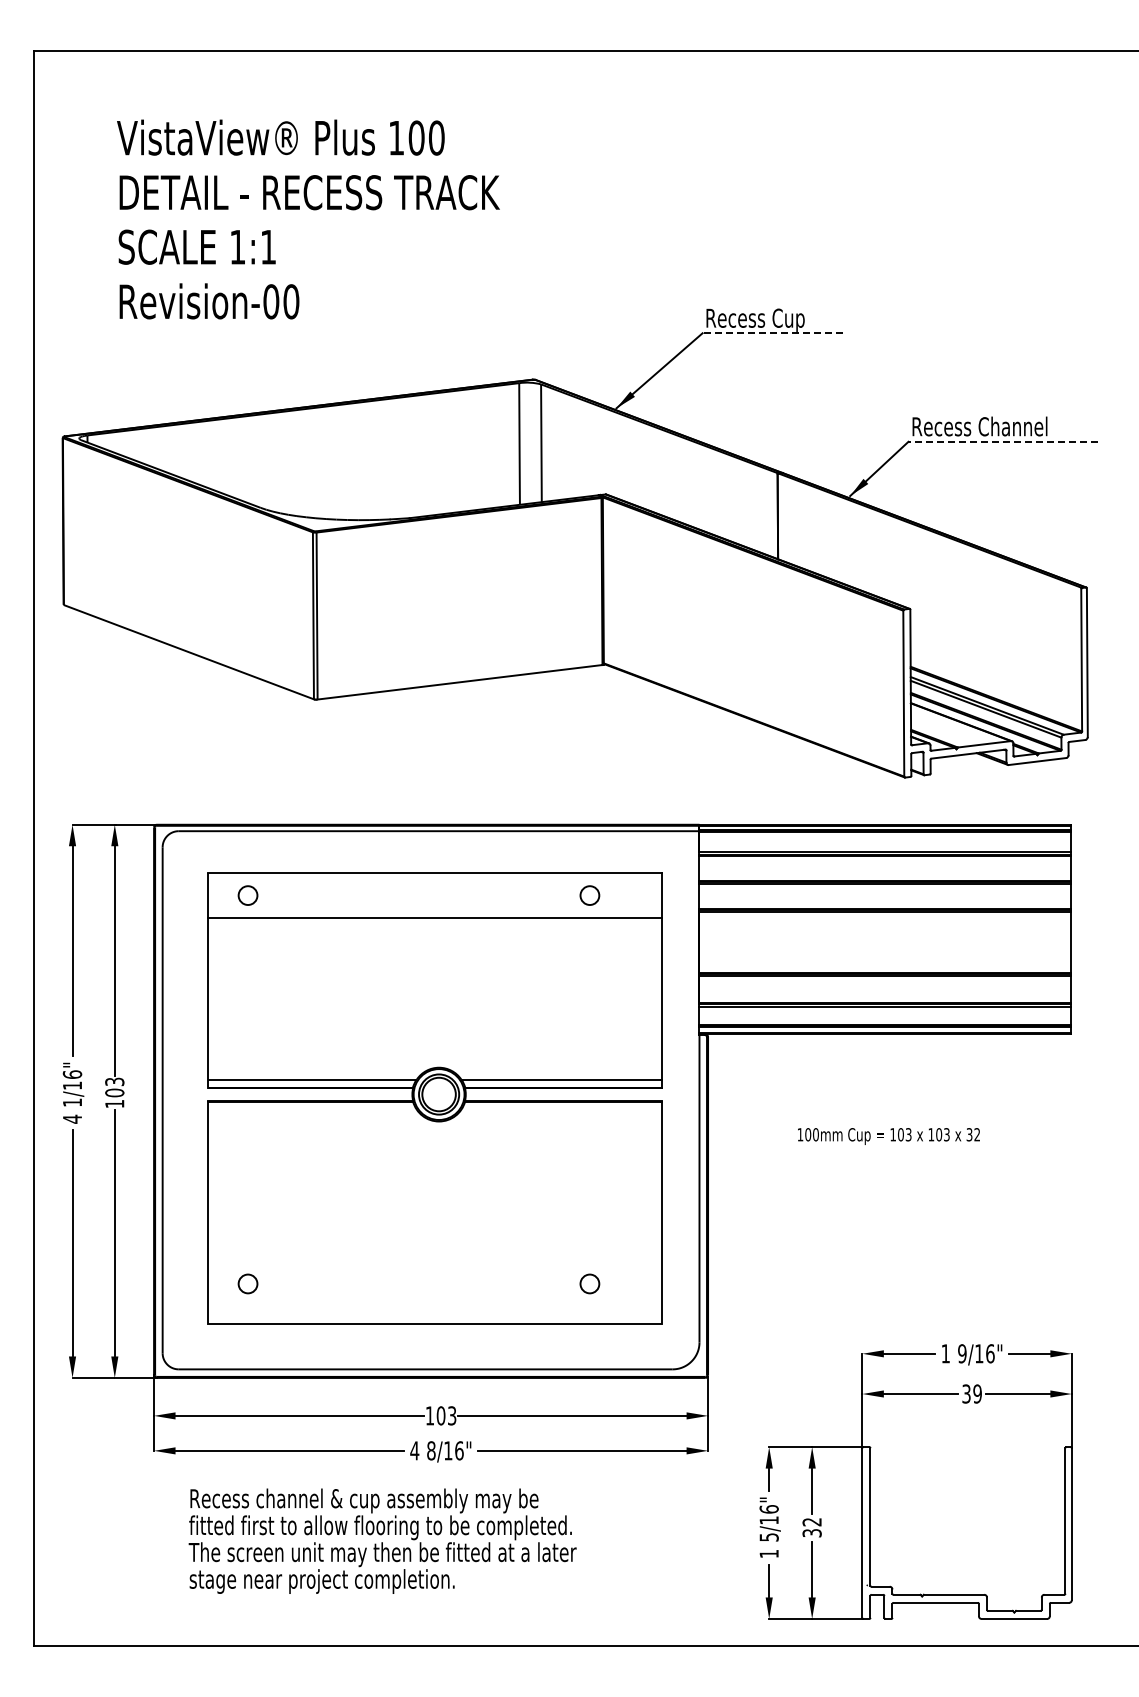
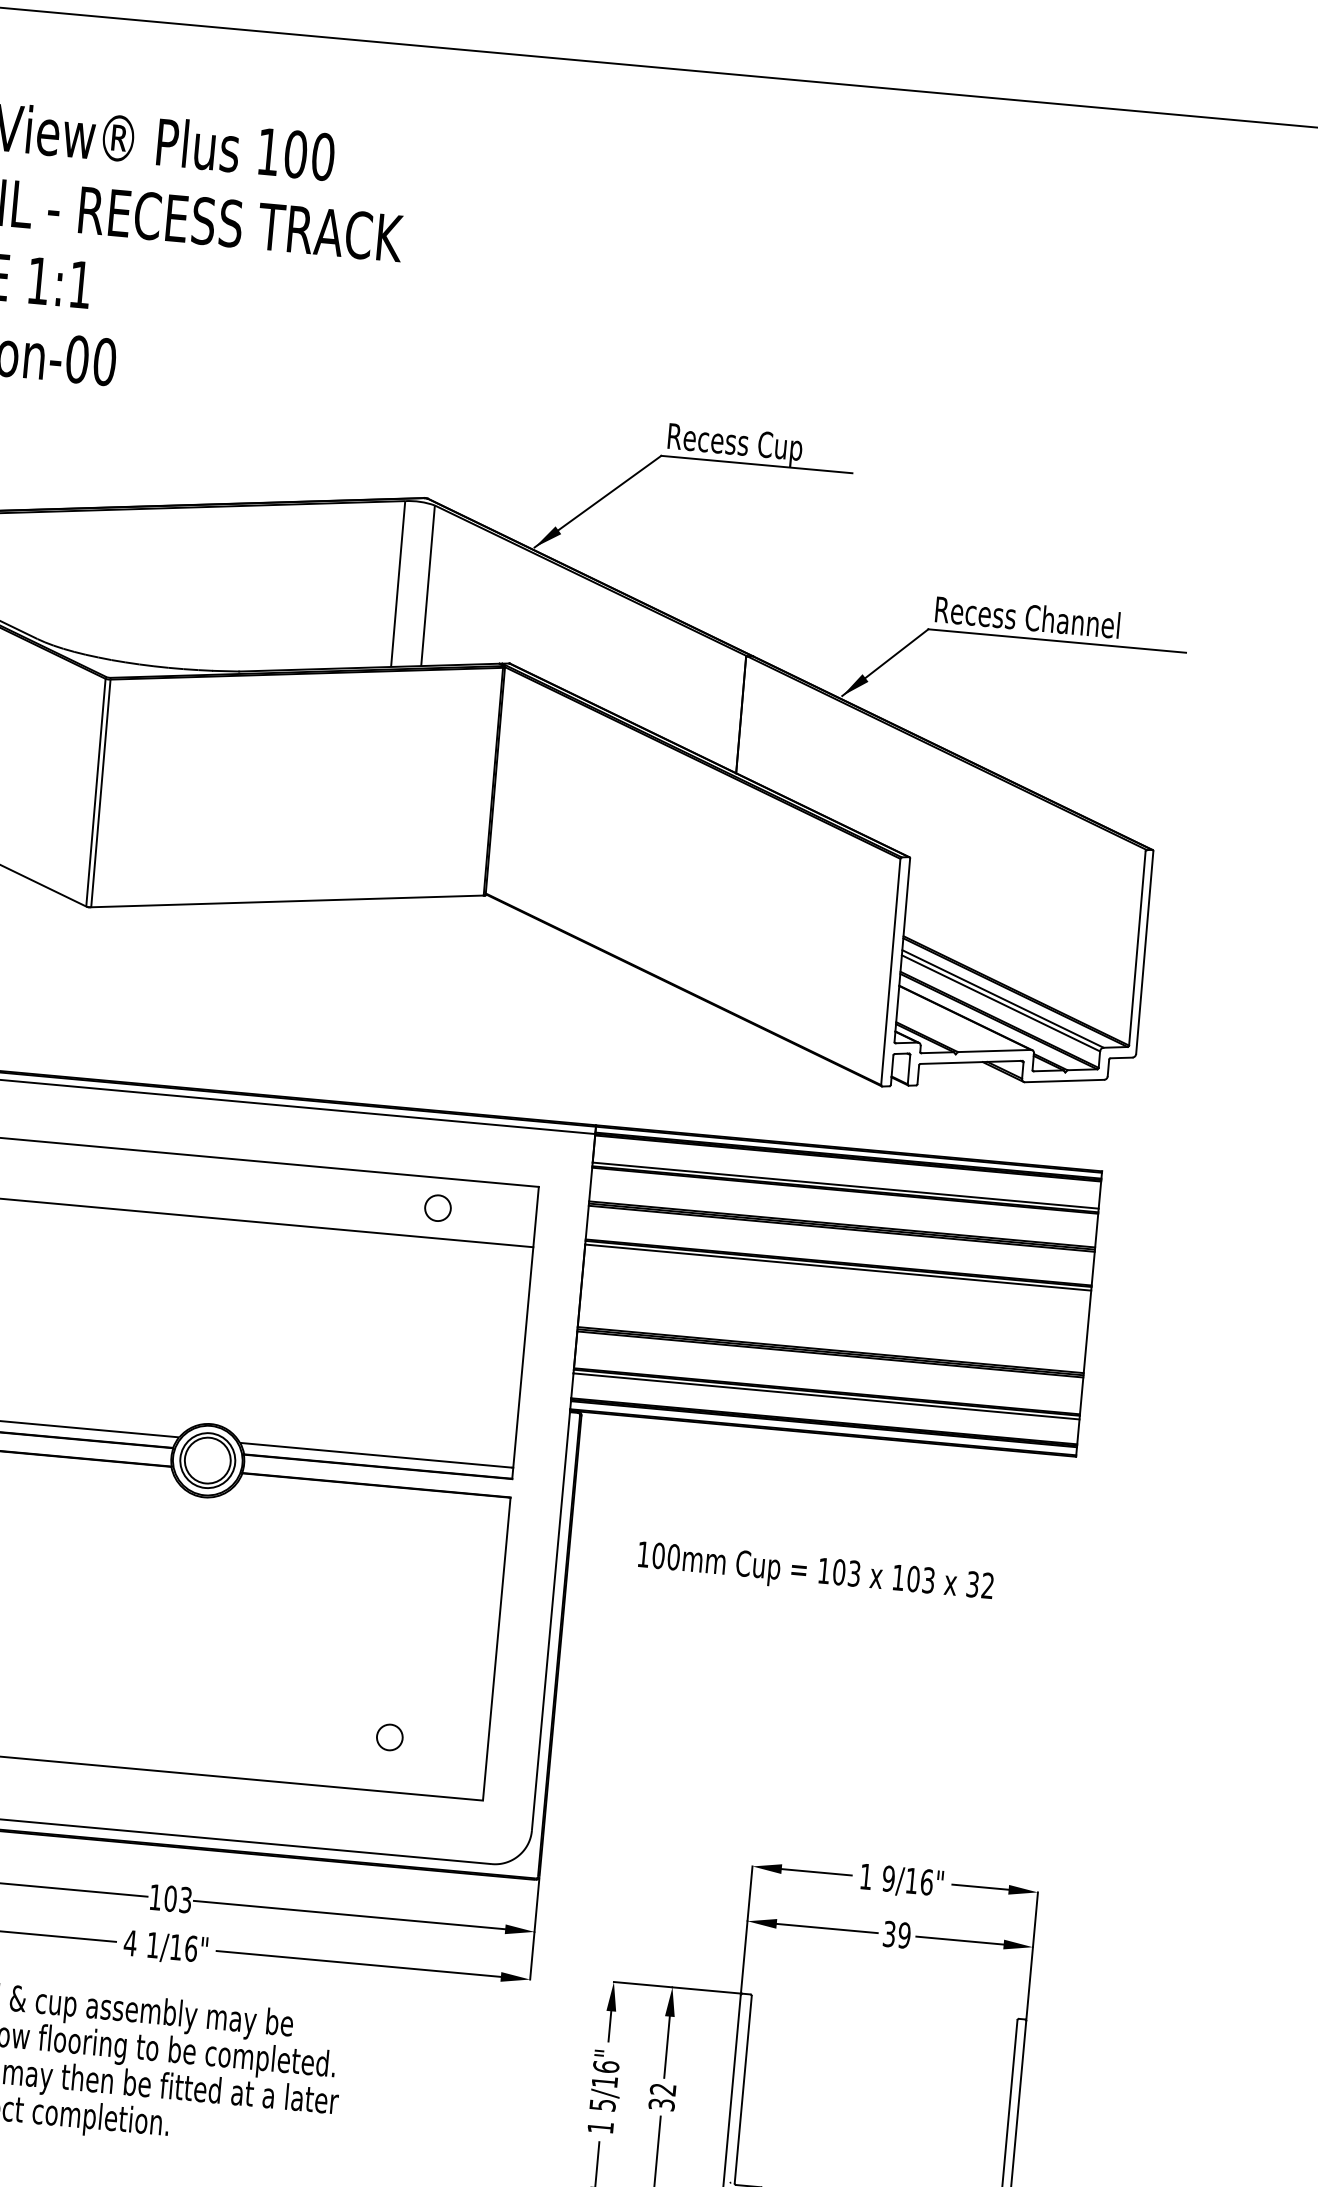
line: (772, 333) -> (756, 464), dashed -> solid
line: (1003, 441) -> (1057, 640), dashed -> solid
part: (888, 1136) -> (815, 1573), size x1.43
text: (431, 1450) -> (153, 1944), 8/16" -> 1/16"

